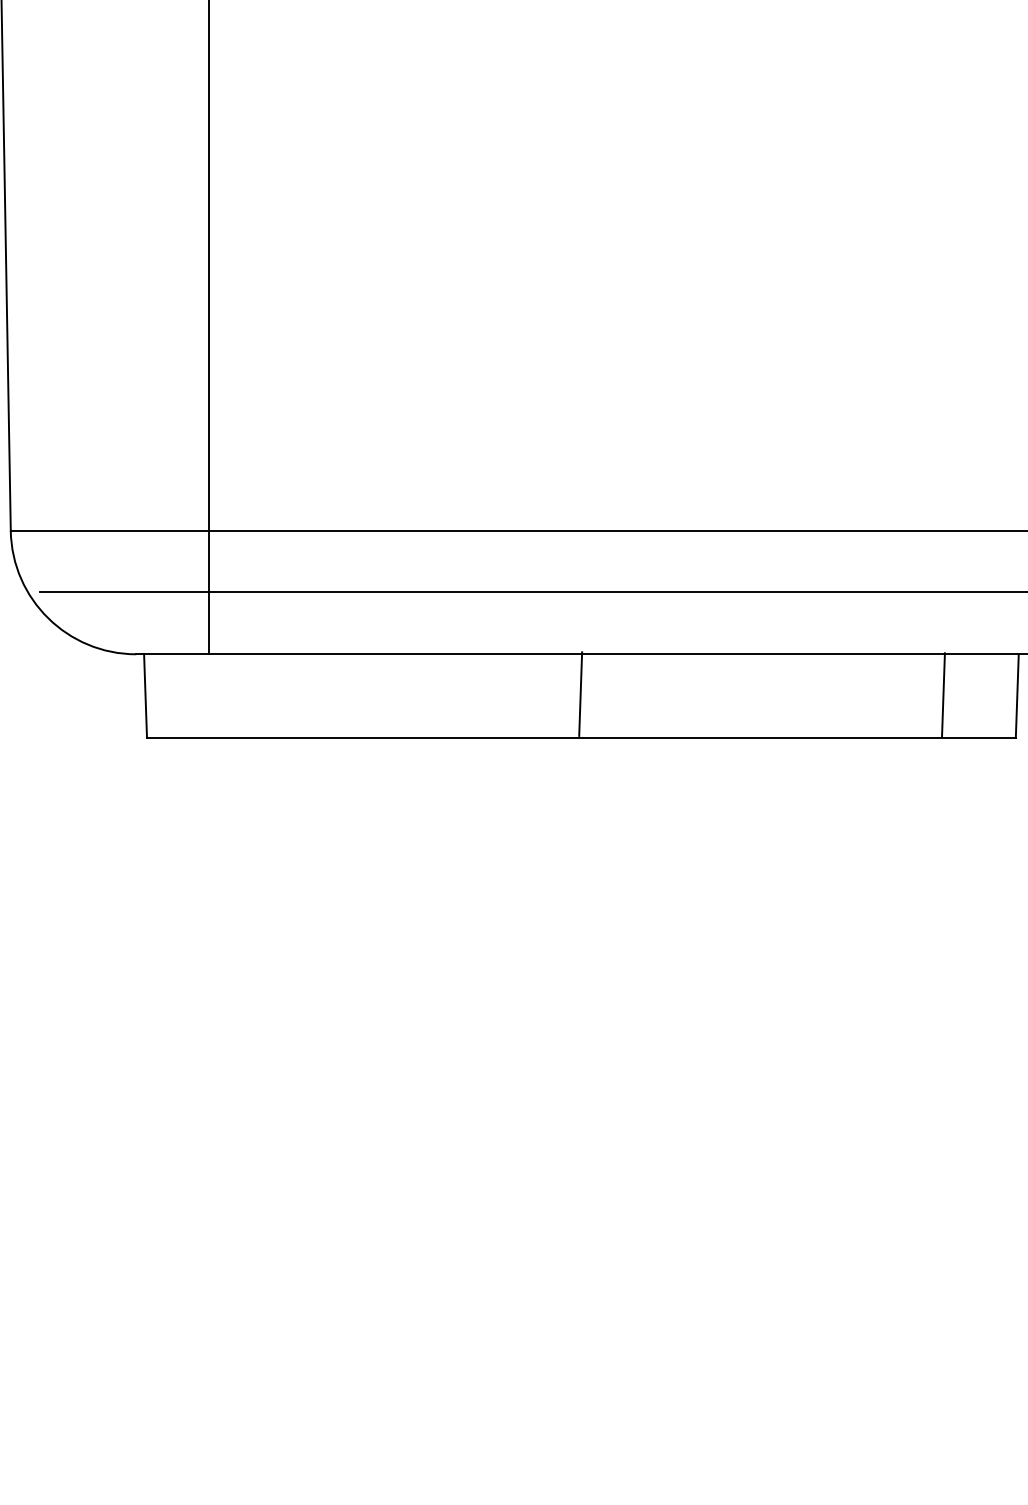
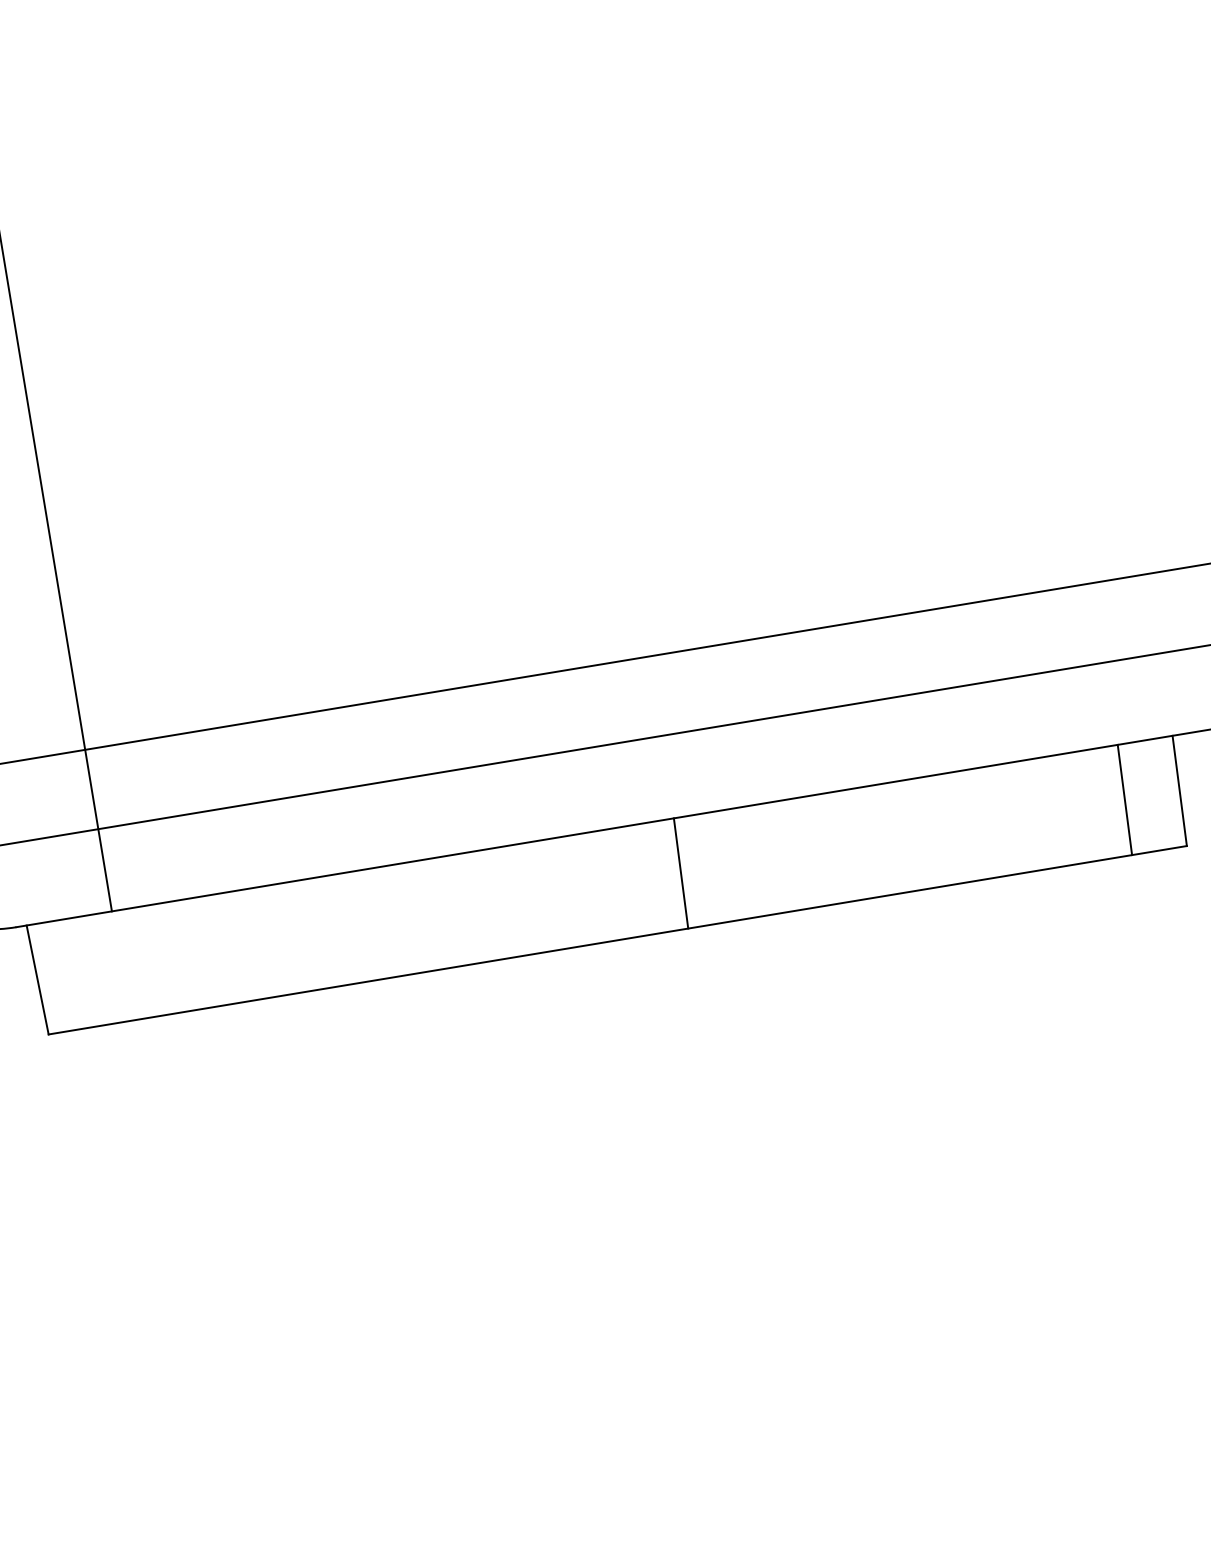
line: (580, 693) -> (680, 872), moved
line: (943, 694) -> (1124, 799), moved

